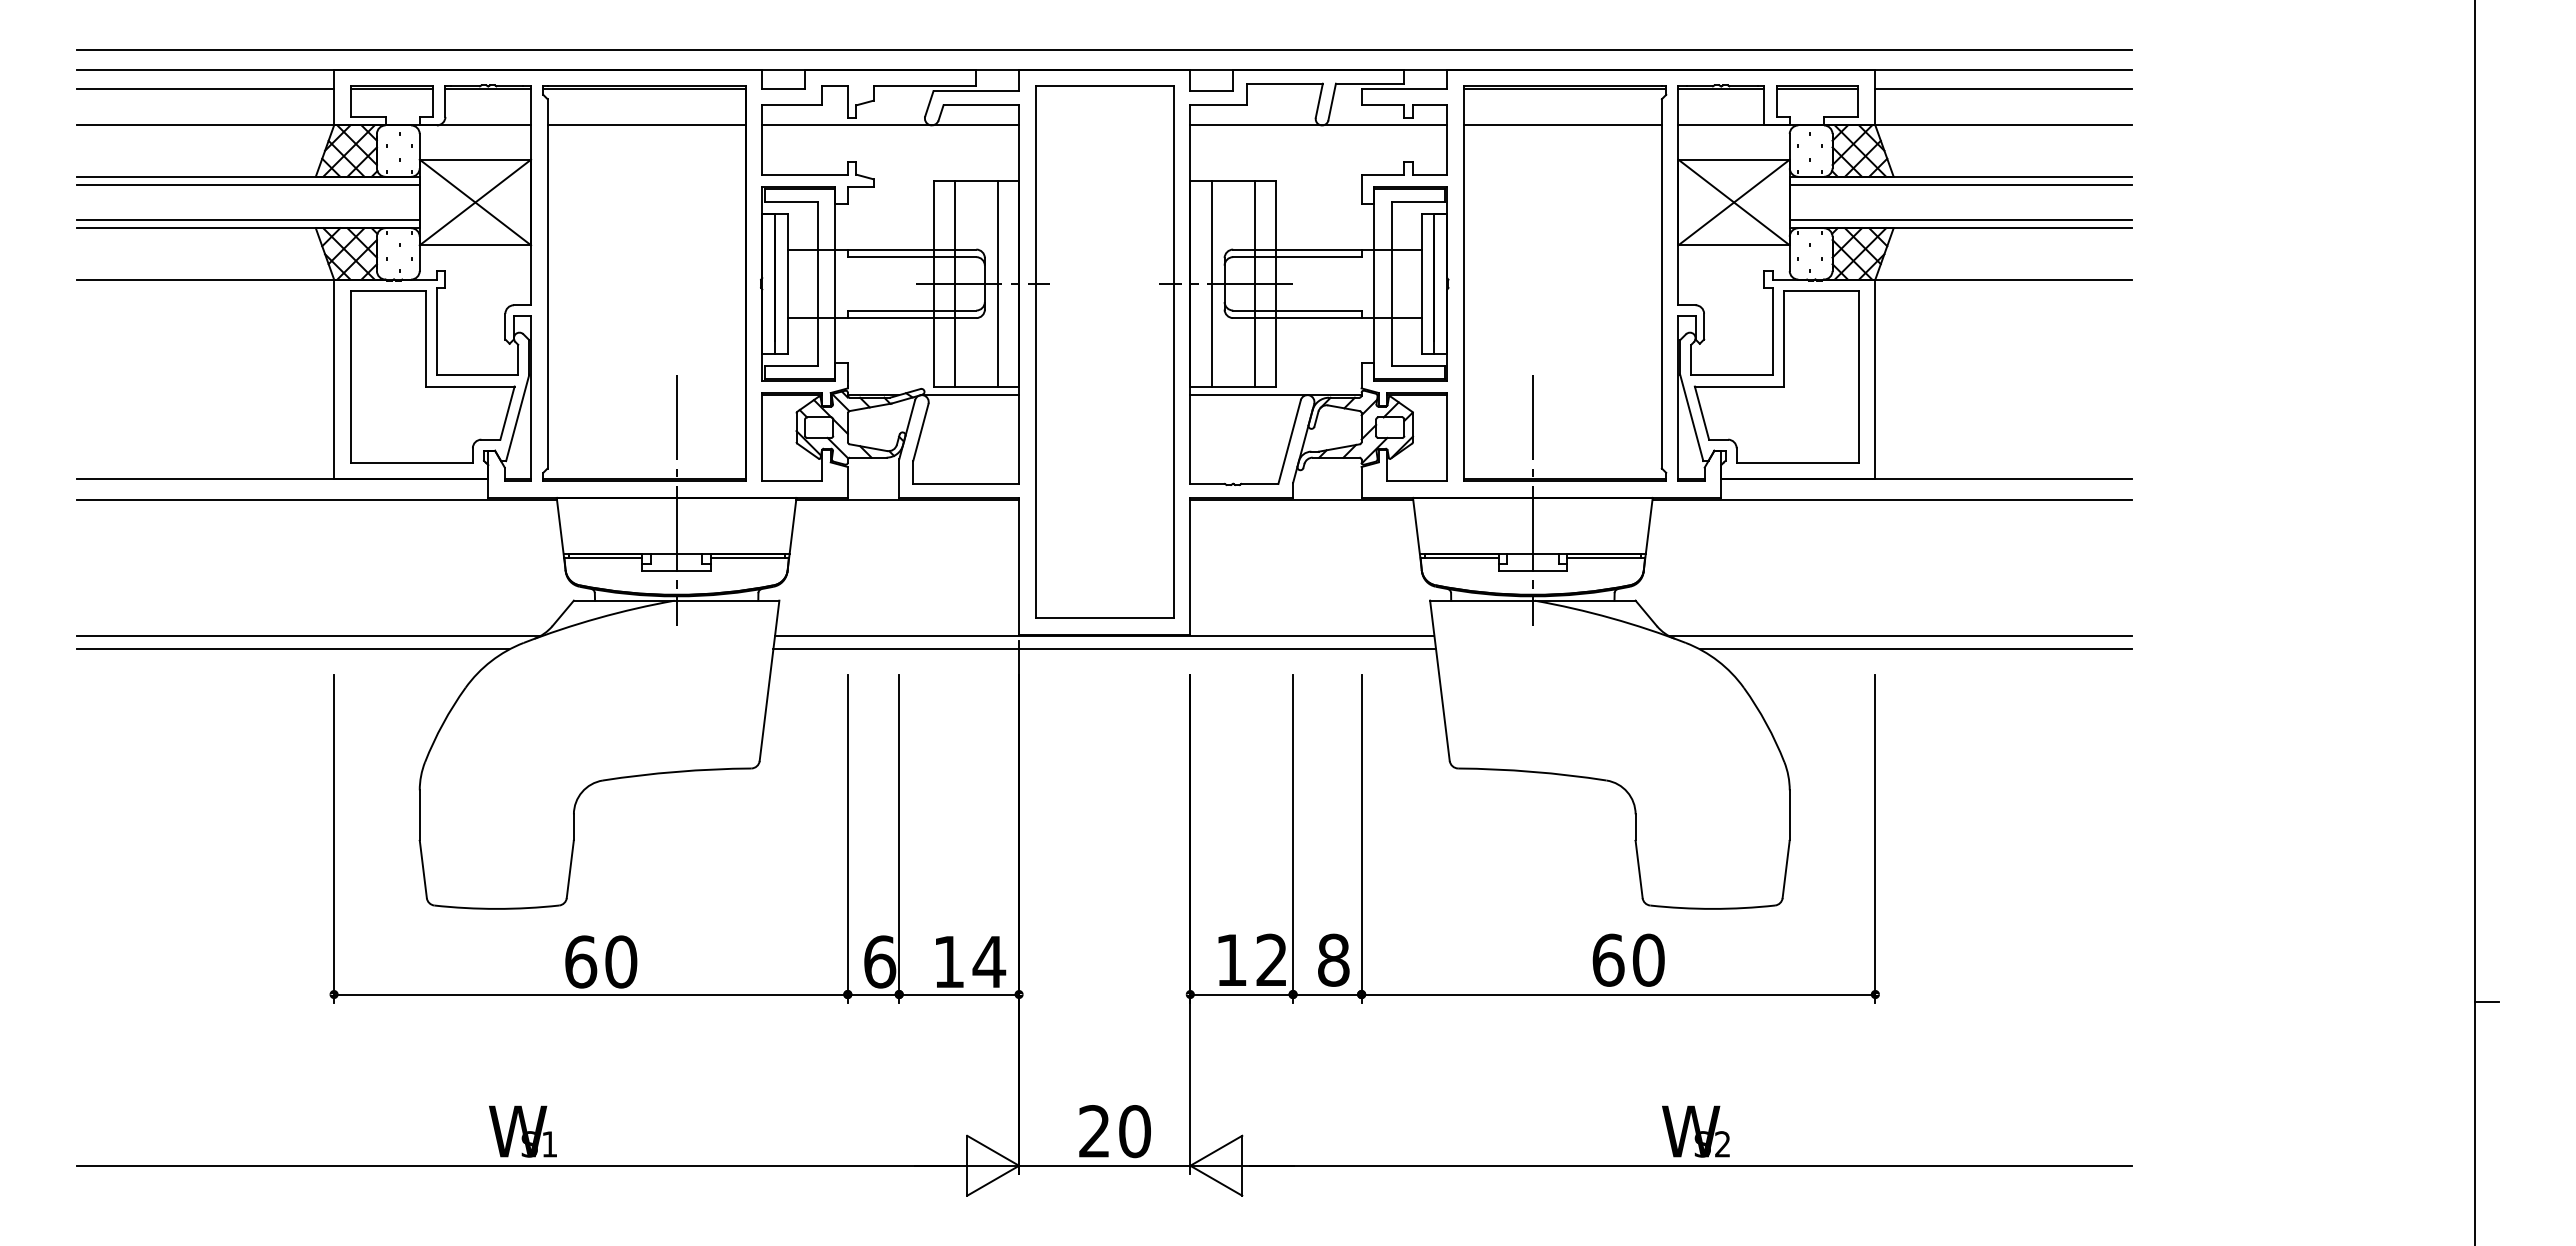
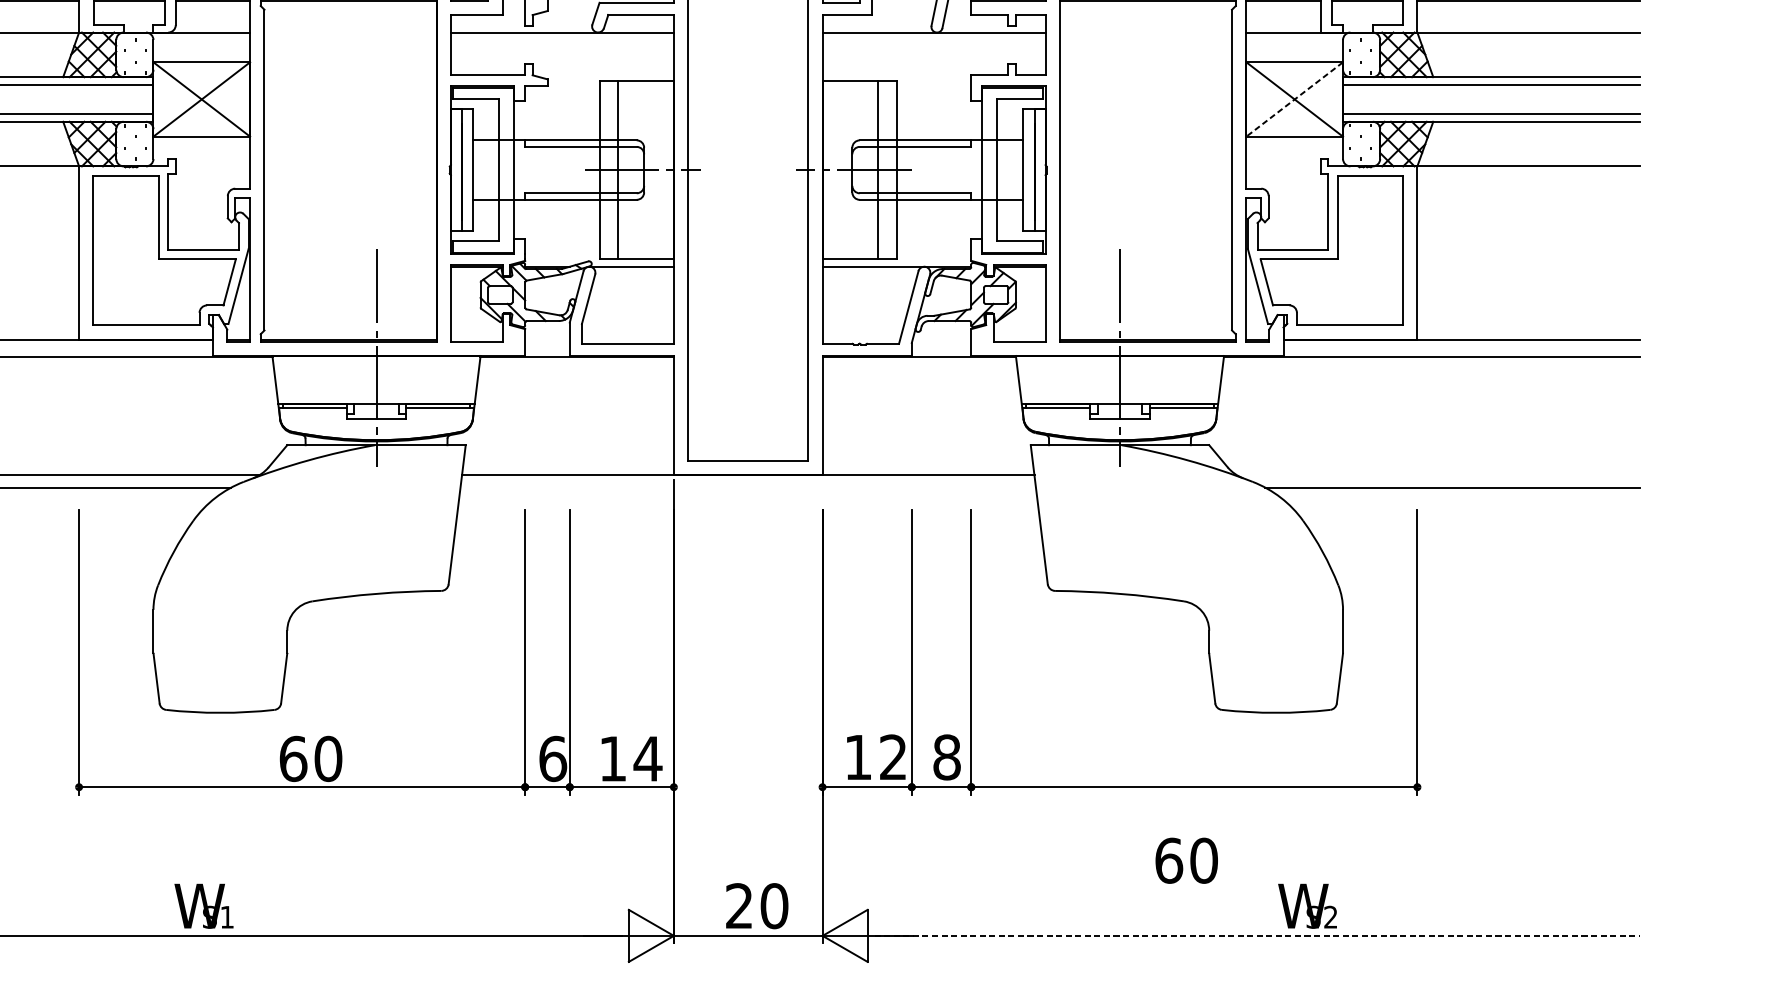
line: (646, 125) -> (350, 32), removed
line: (1562, 125) -> (1145, 32), removed
line: (1733, 202) -> (1294, 99), solid -> dashed
line: (997, 283) -> (655, 169), removed
line: (1211, 283) -> (840, 169), removed
line: (1899, 635) -> (1438, 475), removed
line: (1104, 649) -> (748, 487), removed
text: (1628, 959) -> (1186, 860), moved
text: (522, 1131) -> (203, 906), moved
text: (1695, 1131) -> (1307, 906), moved
line: (1691, 1165) -> (1257, 935), solid -> dashed

